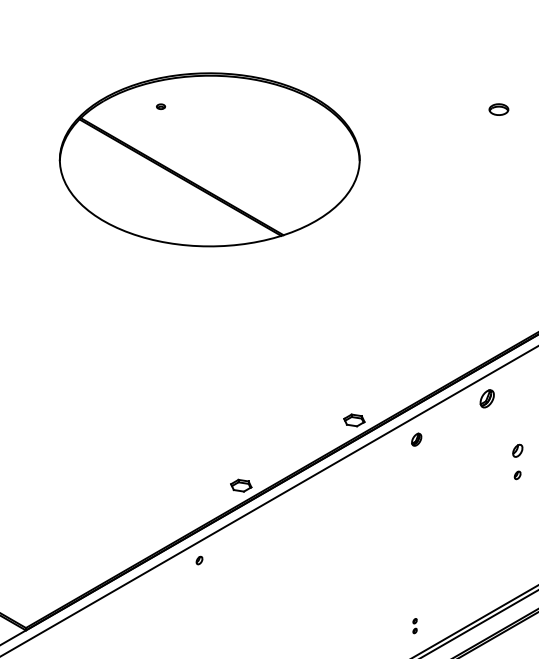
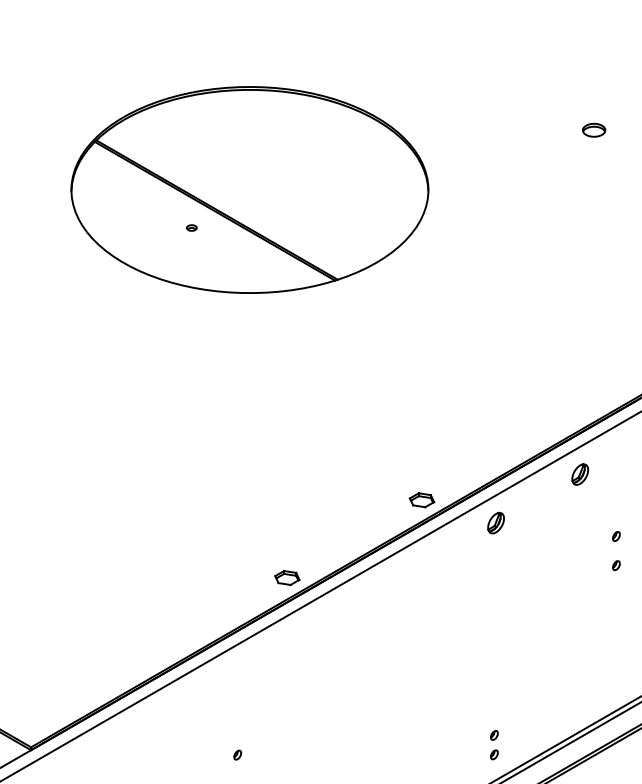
part: (161, 106) -> (192, 227), moved
part: (416, 439) -> (495, 522), size x1.43
part: (517, 450) -> (616, 536), size x0.62
part: (199, 560) -> (237, 755), moved
part: (414, 625) -> (493, 744), size x1.67

